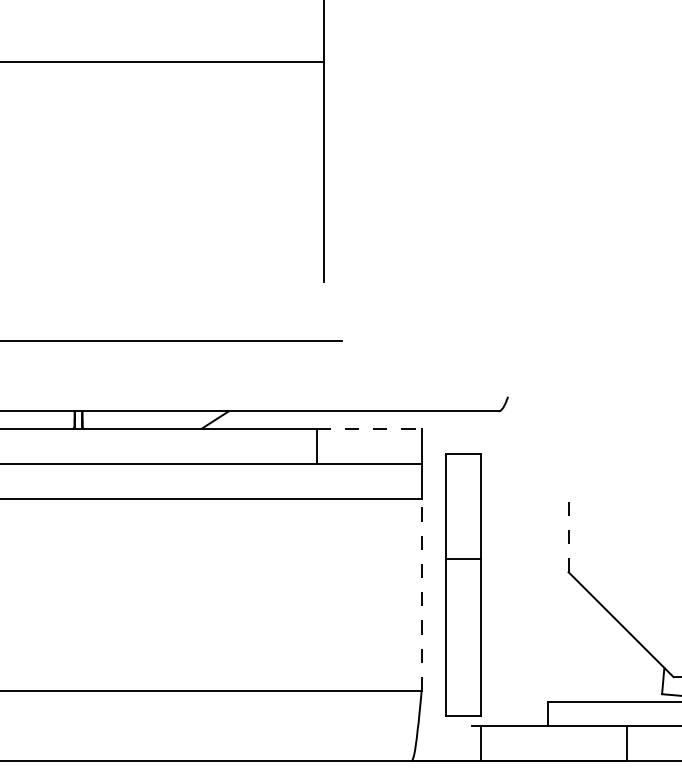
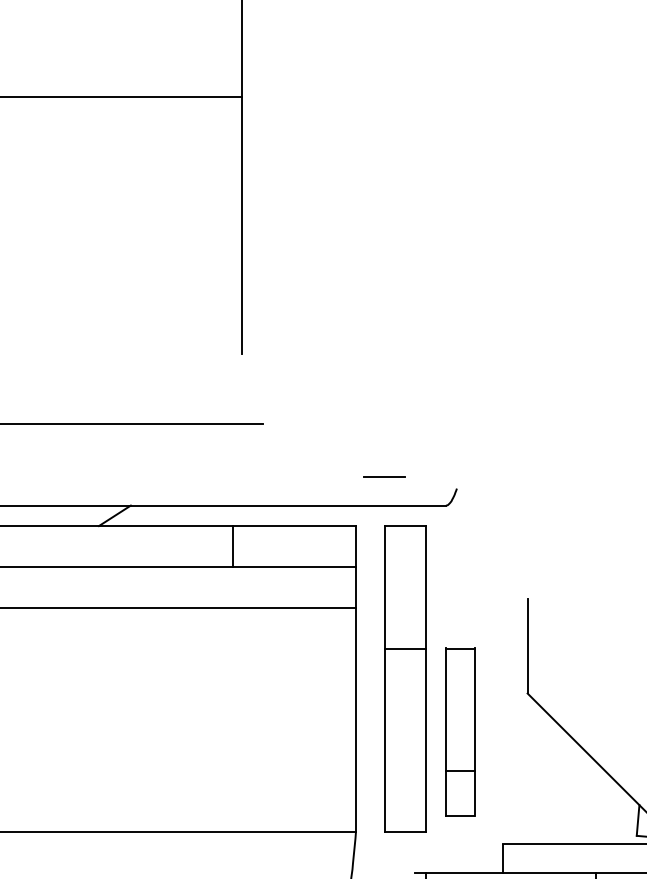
line: (445, 386) -> (383, 476), added
line: (369, 428) -> (295, 525), dashed -> solid
line: (568, 531) -> (527, 645), dashed -> solid
part: (463, 584) -> (404, 678), moved
line: (421, 594) -> (355, 719), dashed -> solid
part: (510, 605) -> (459, 732), added

